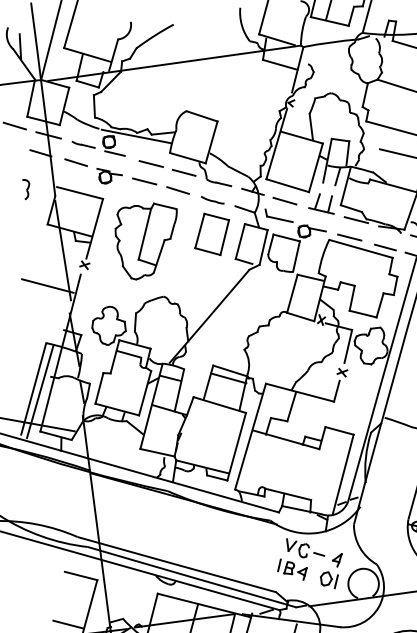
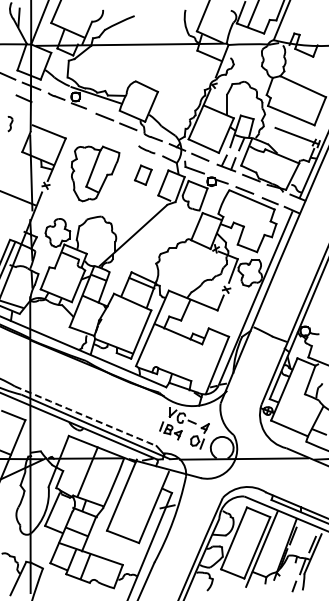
part: (126, 175) -> (85, 123), removed
part: (212, 234) -> (143, 175), size x0.6
arc: (176, 565) -> (85, 416), solid -> dashed

